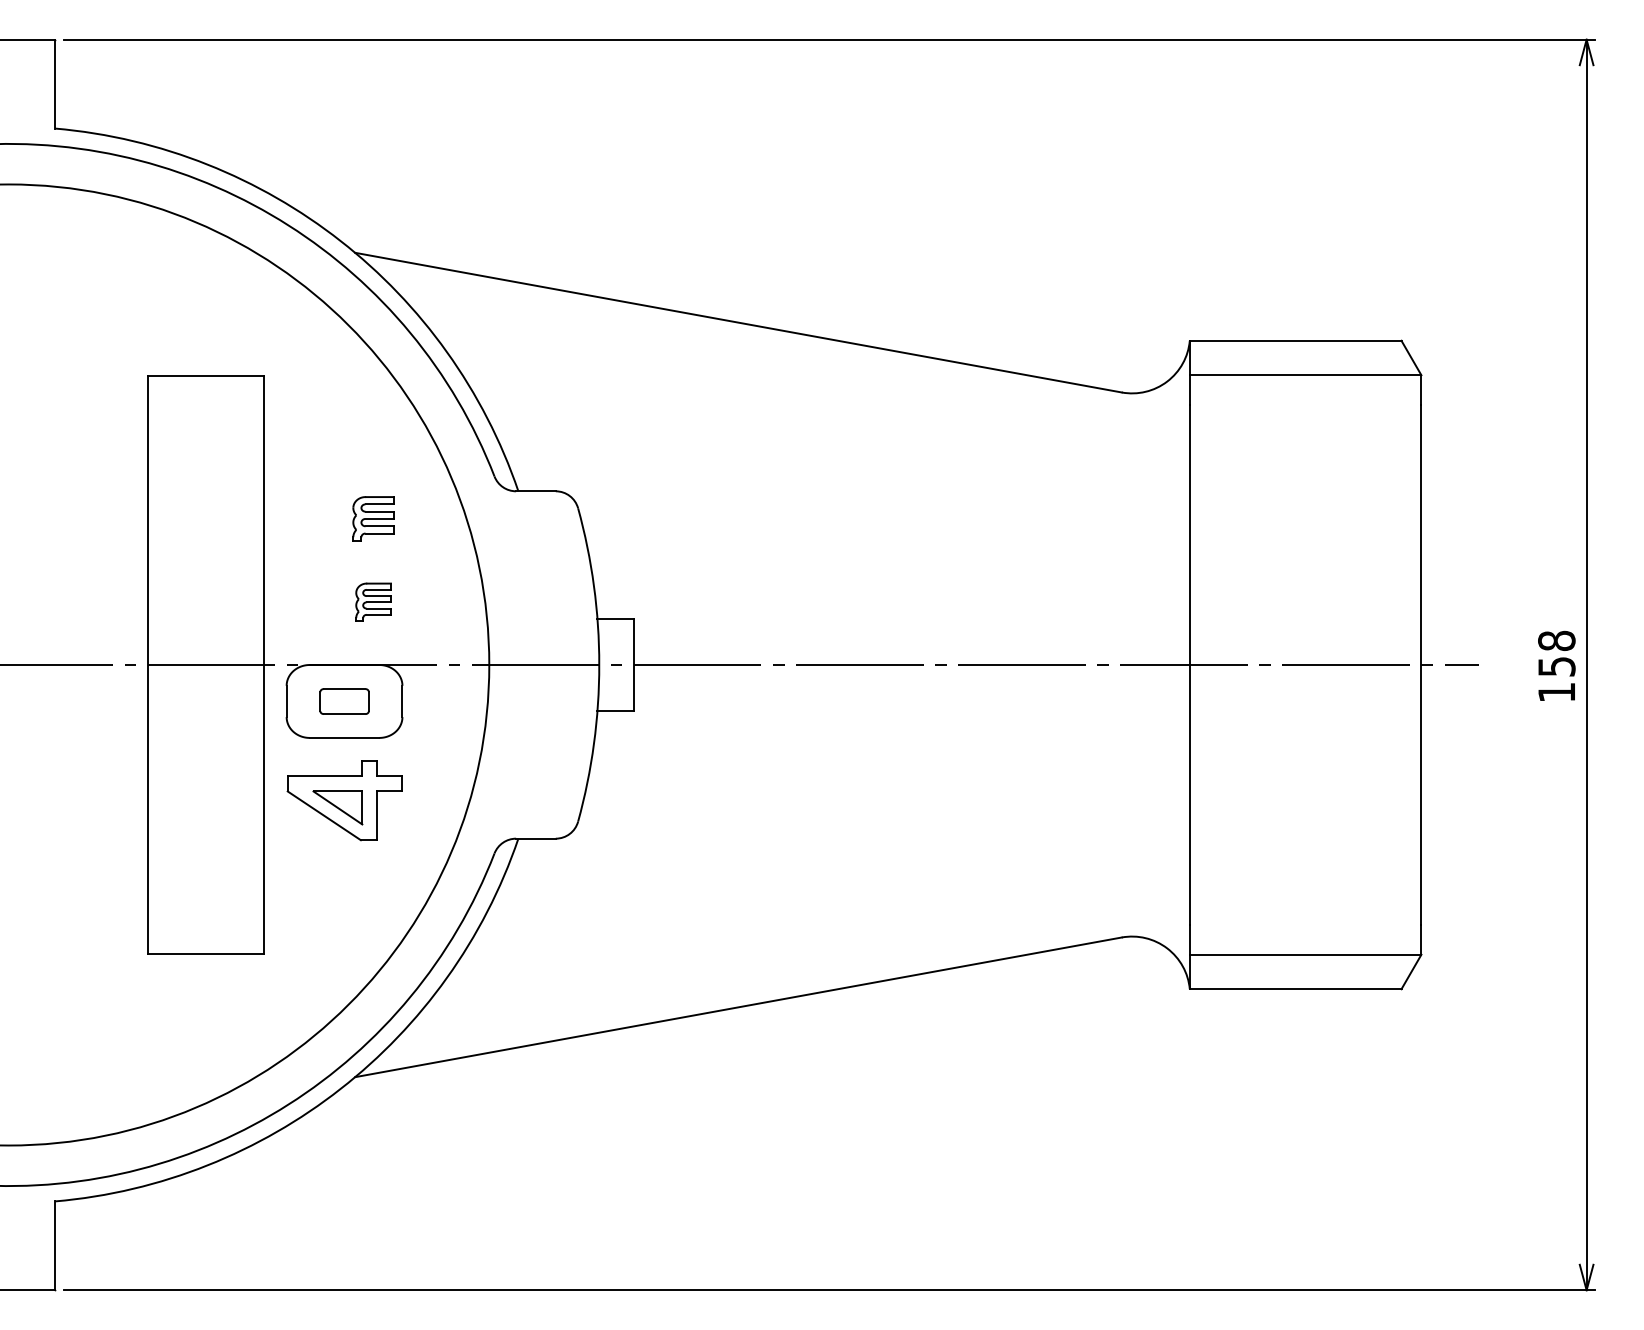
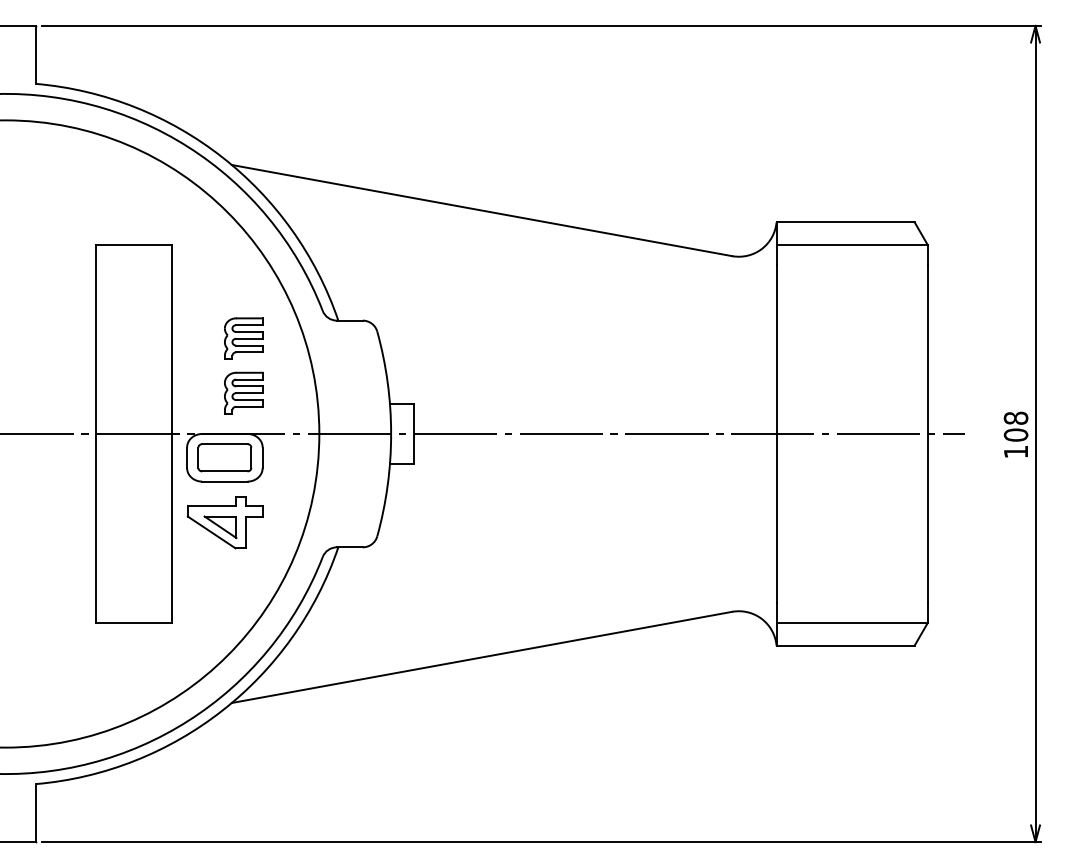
part: (373, 518) -> (243, 338), size x1.43
part: (373, 601) -> (243, 392), size x1.67
text: (1555, 665) -> (1015, 434), 158 -> 108
part: (343, 701) -> (224, 457), size x1.67

